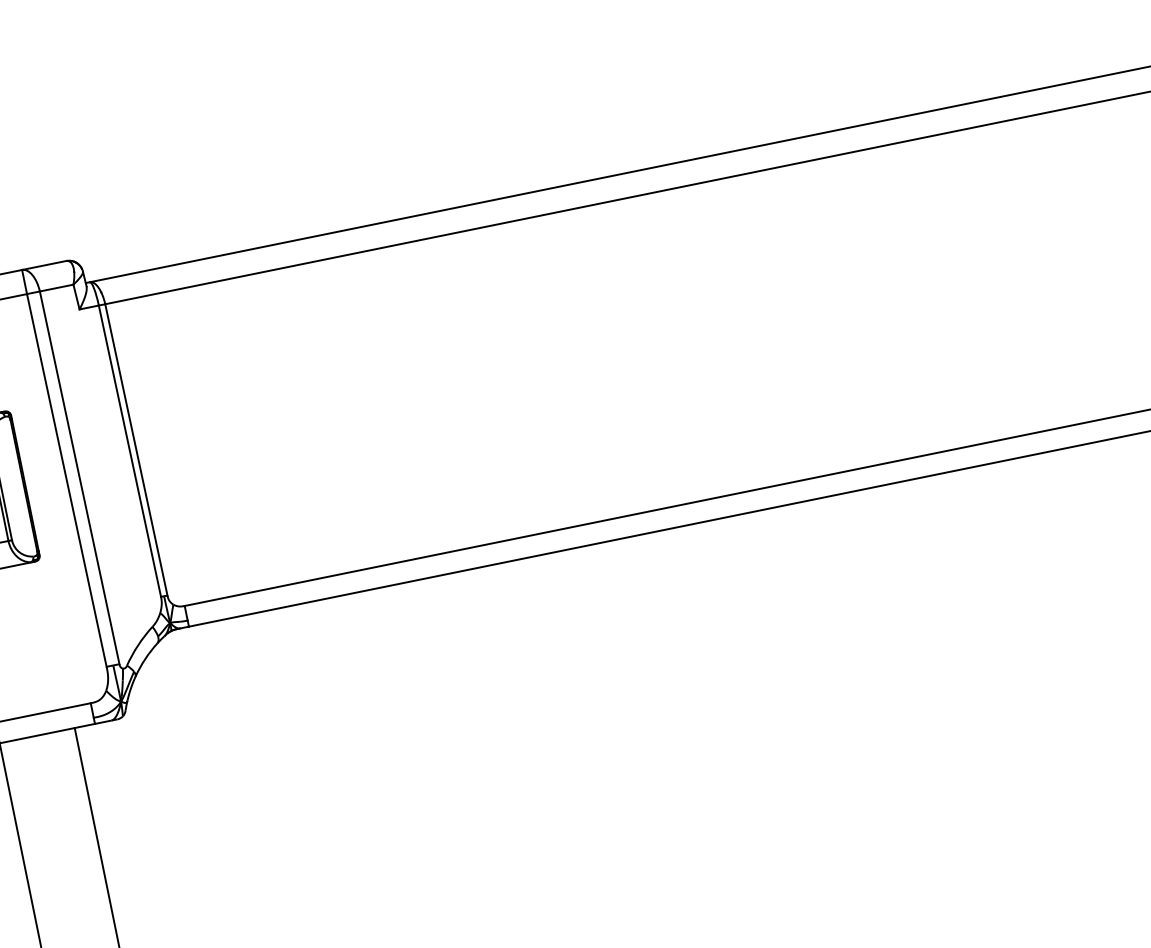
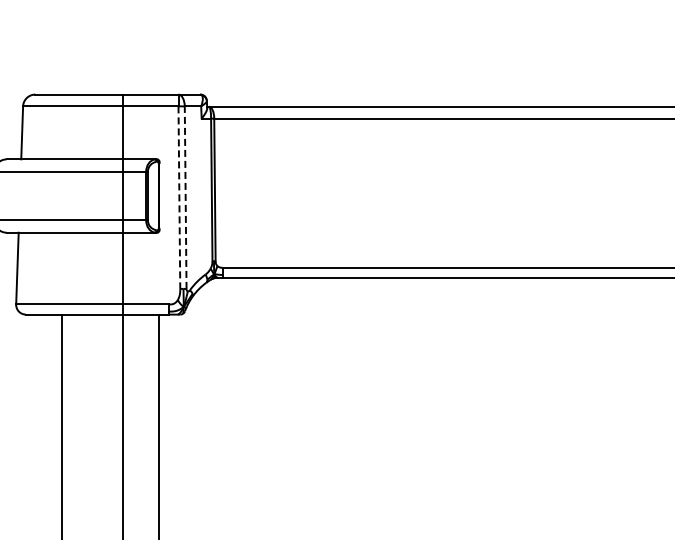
line: (79, 477) -> (185, 197), solid -> dashed
line: (67, 482) -> (179, 198), solid -> dashed

